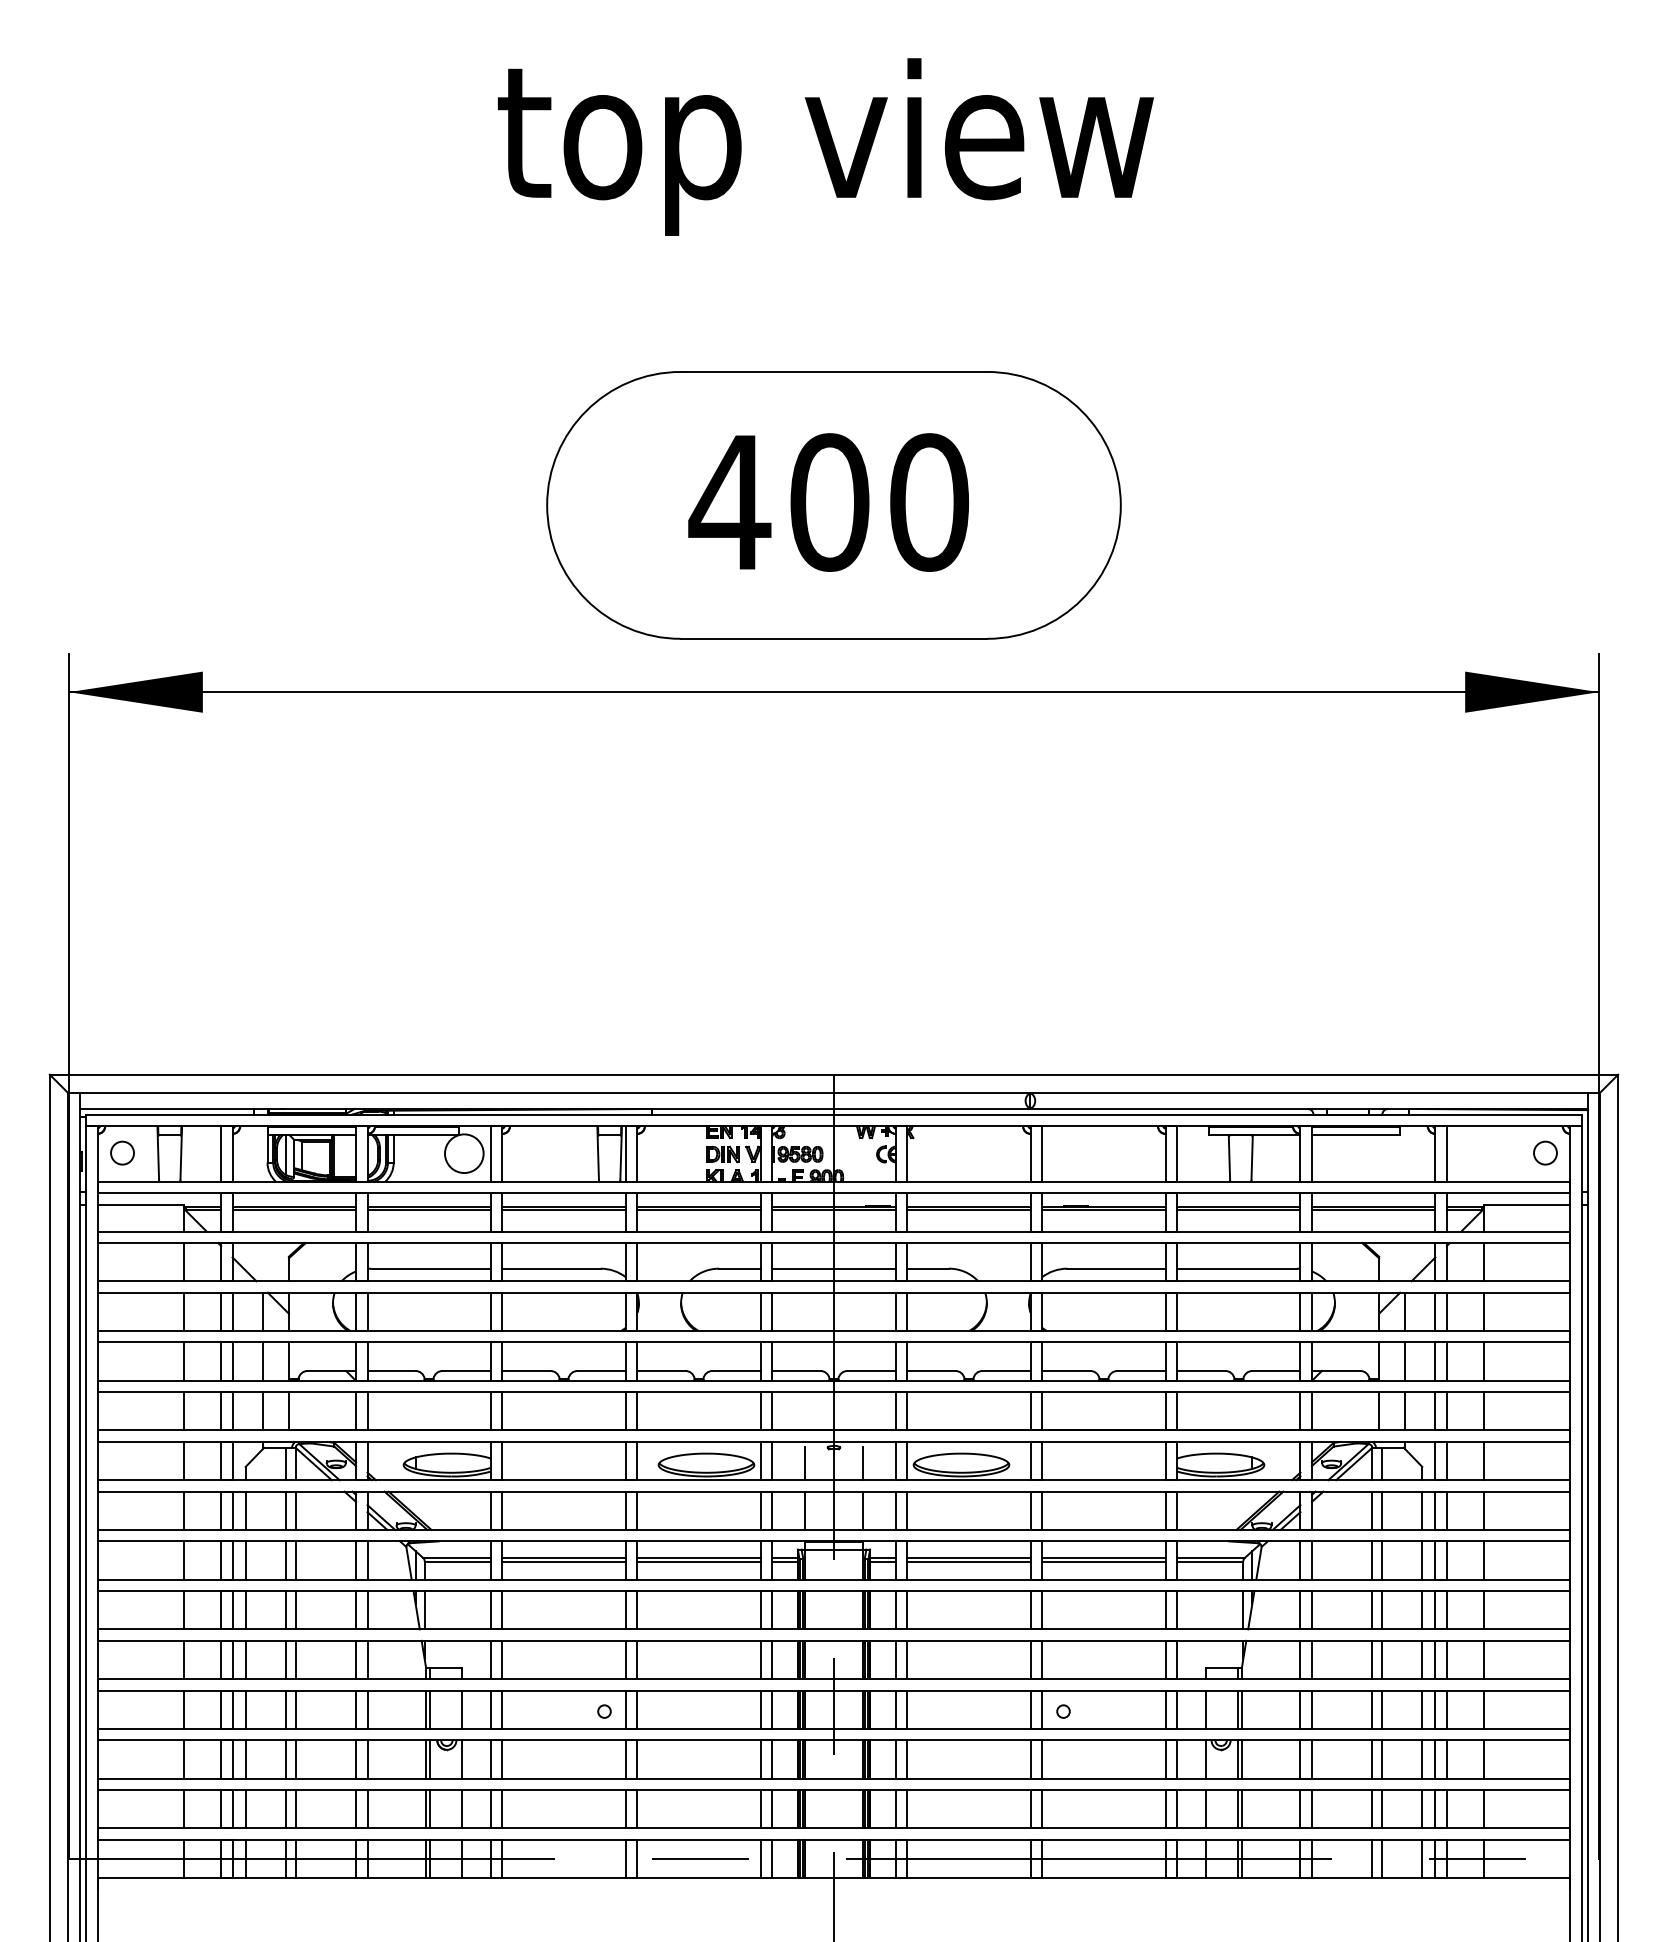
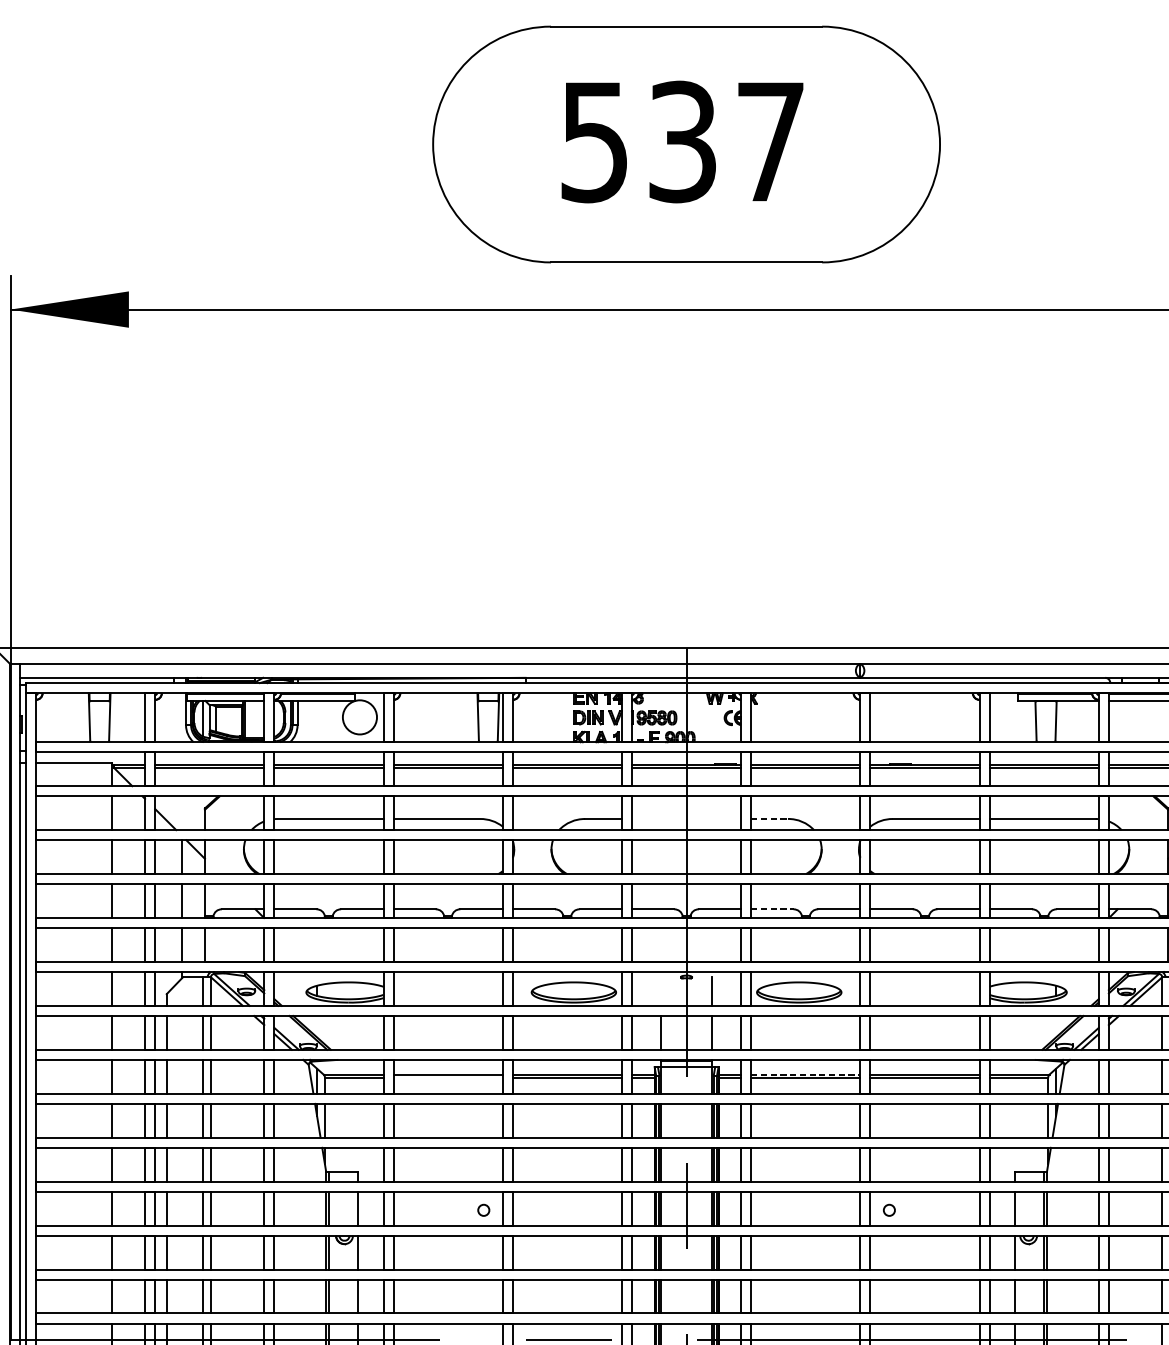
text: (828, 502) -> (681, 141), 400 -> 537
circle: (122, 1152) -> (57, 716), removed
line: (833, 1268) -> (686, 818), removed
line: (927, 1268) -> (769, 818), solid -> dashed
line: (931, 1370) -> (772, 908), solid -> dashed
line: (805, 1463) -> (661, 991), removed
line: (968, 1557) -> (805, 1074), solid -> dashed
line: (563, 1561) -> (447, 1077), removed

